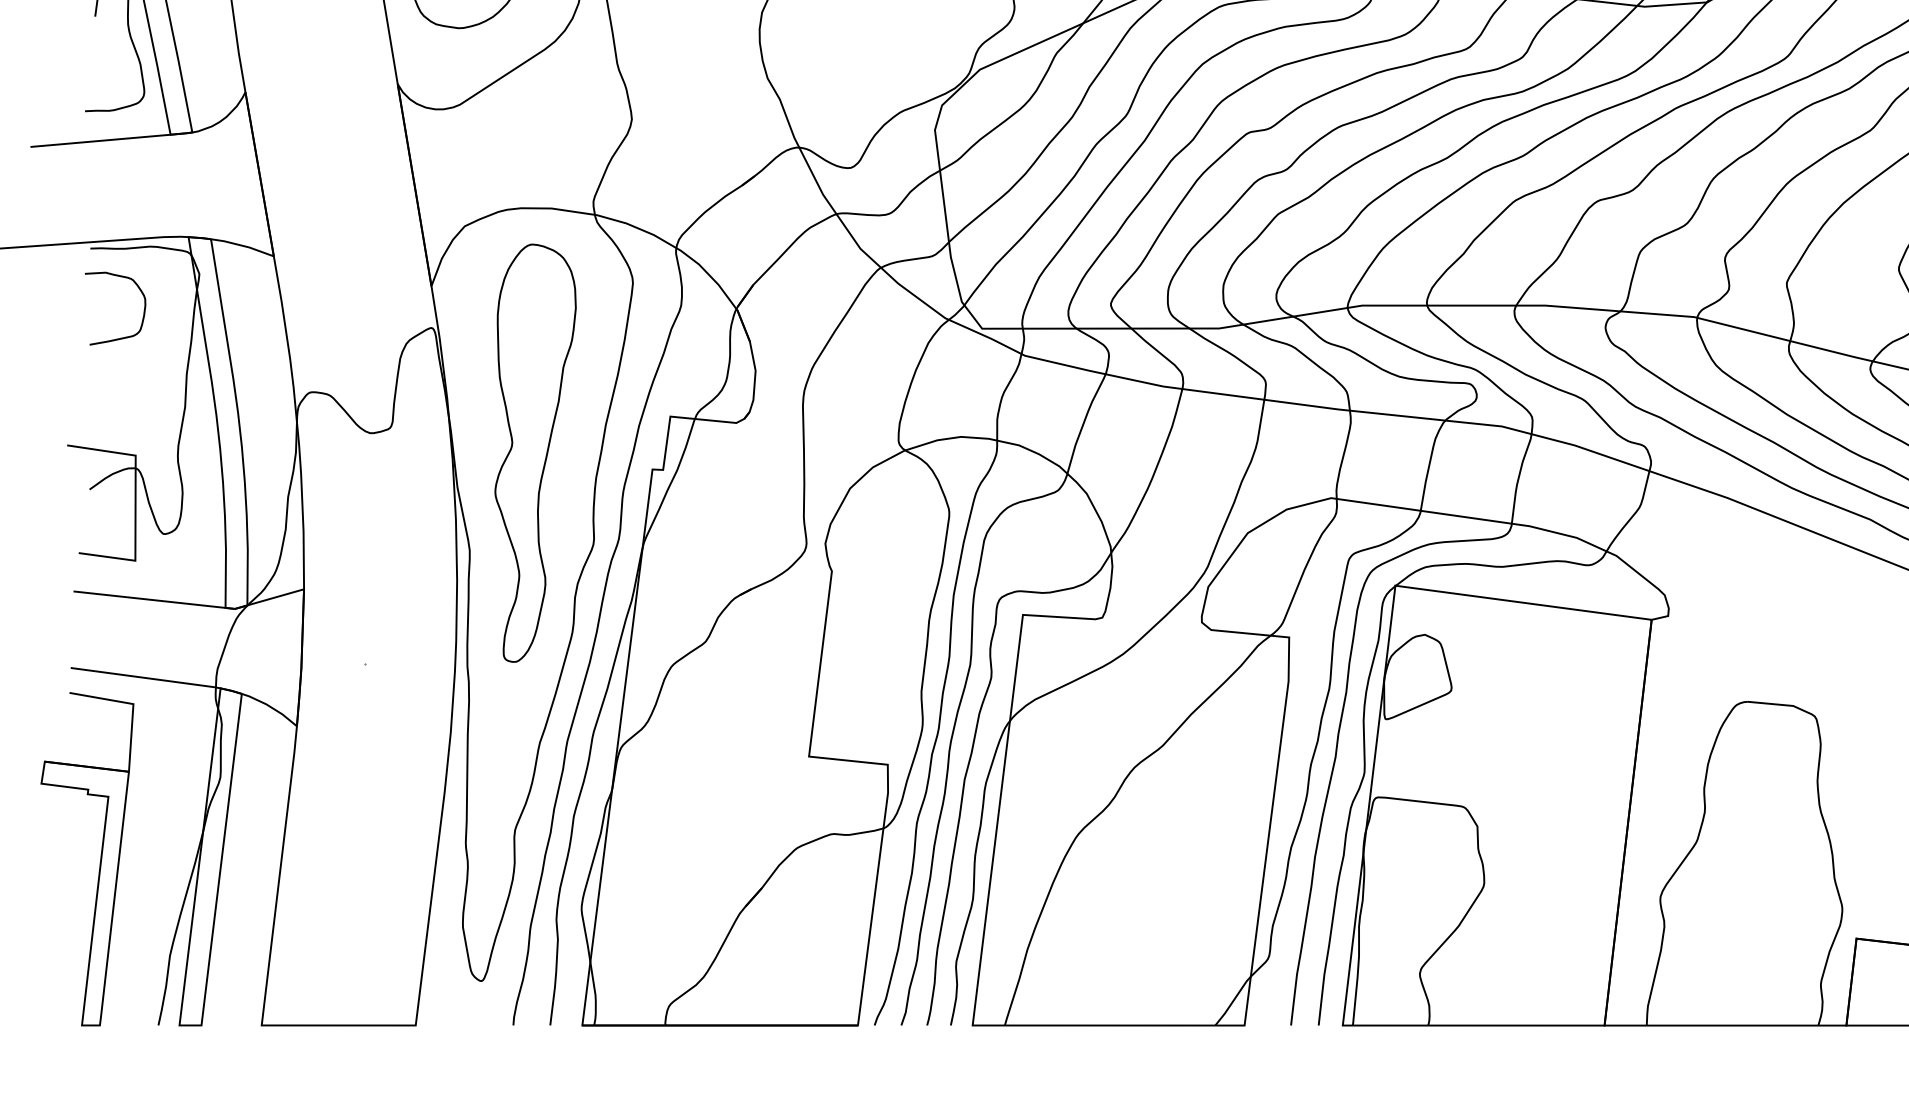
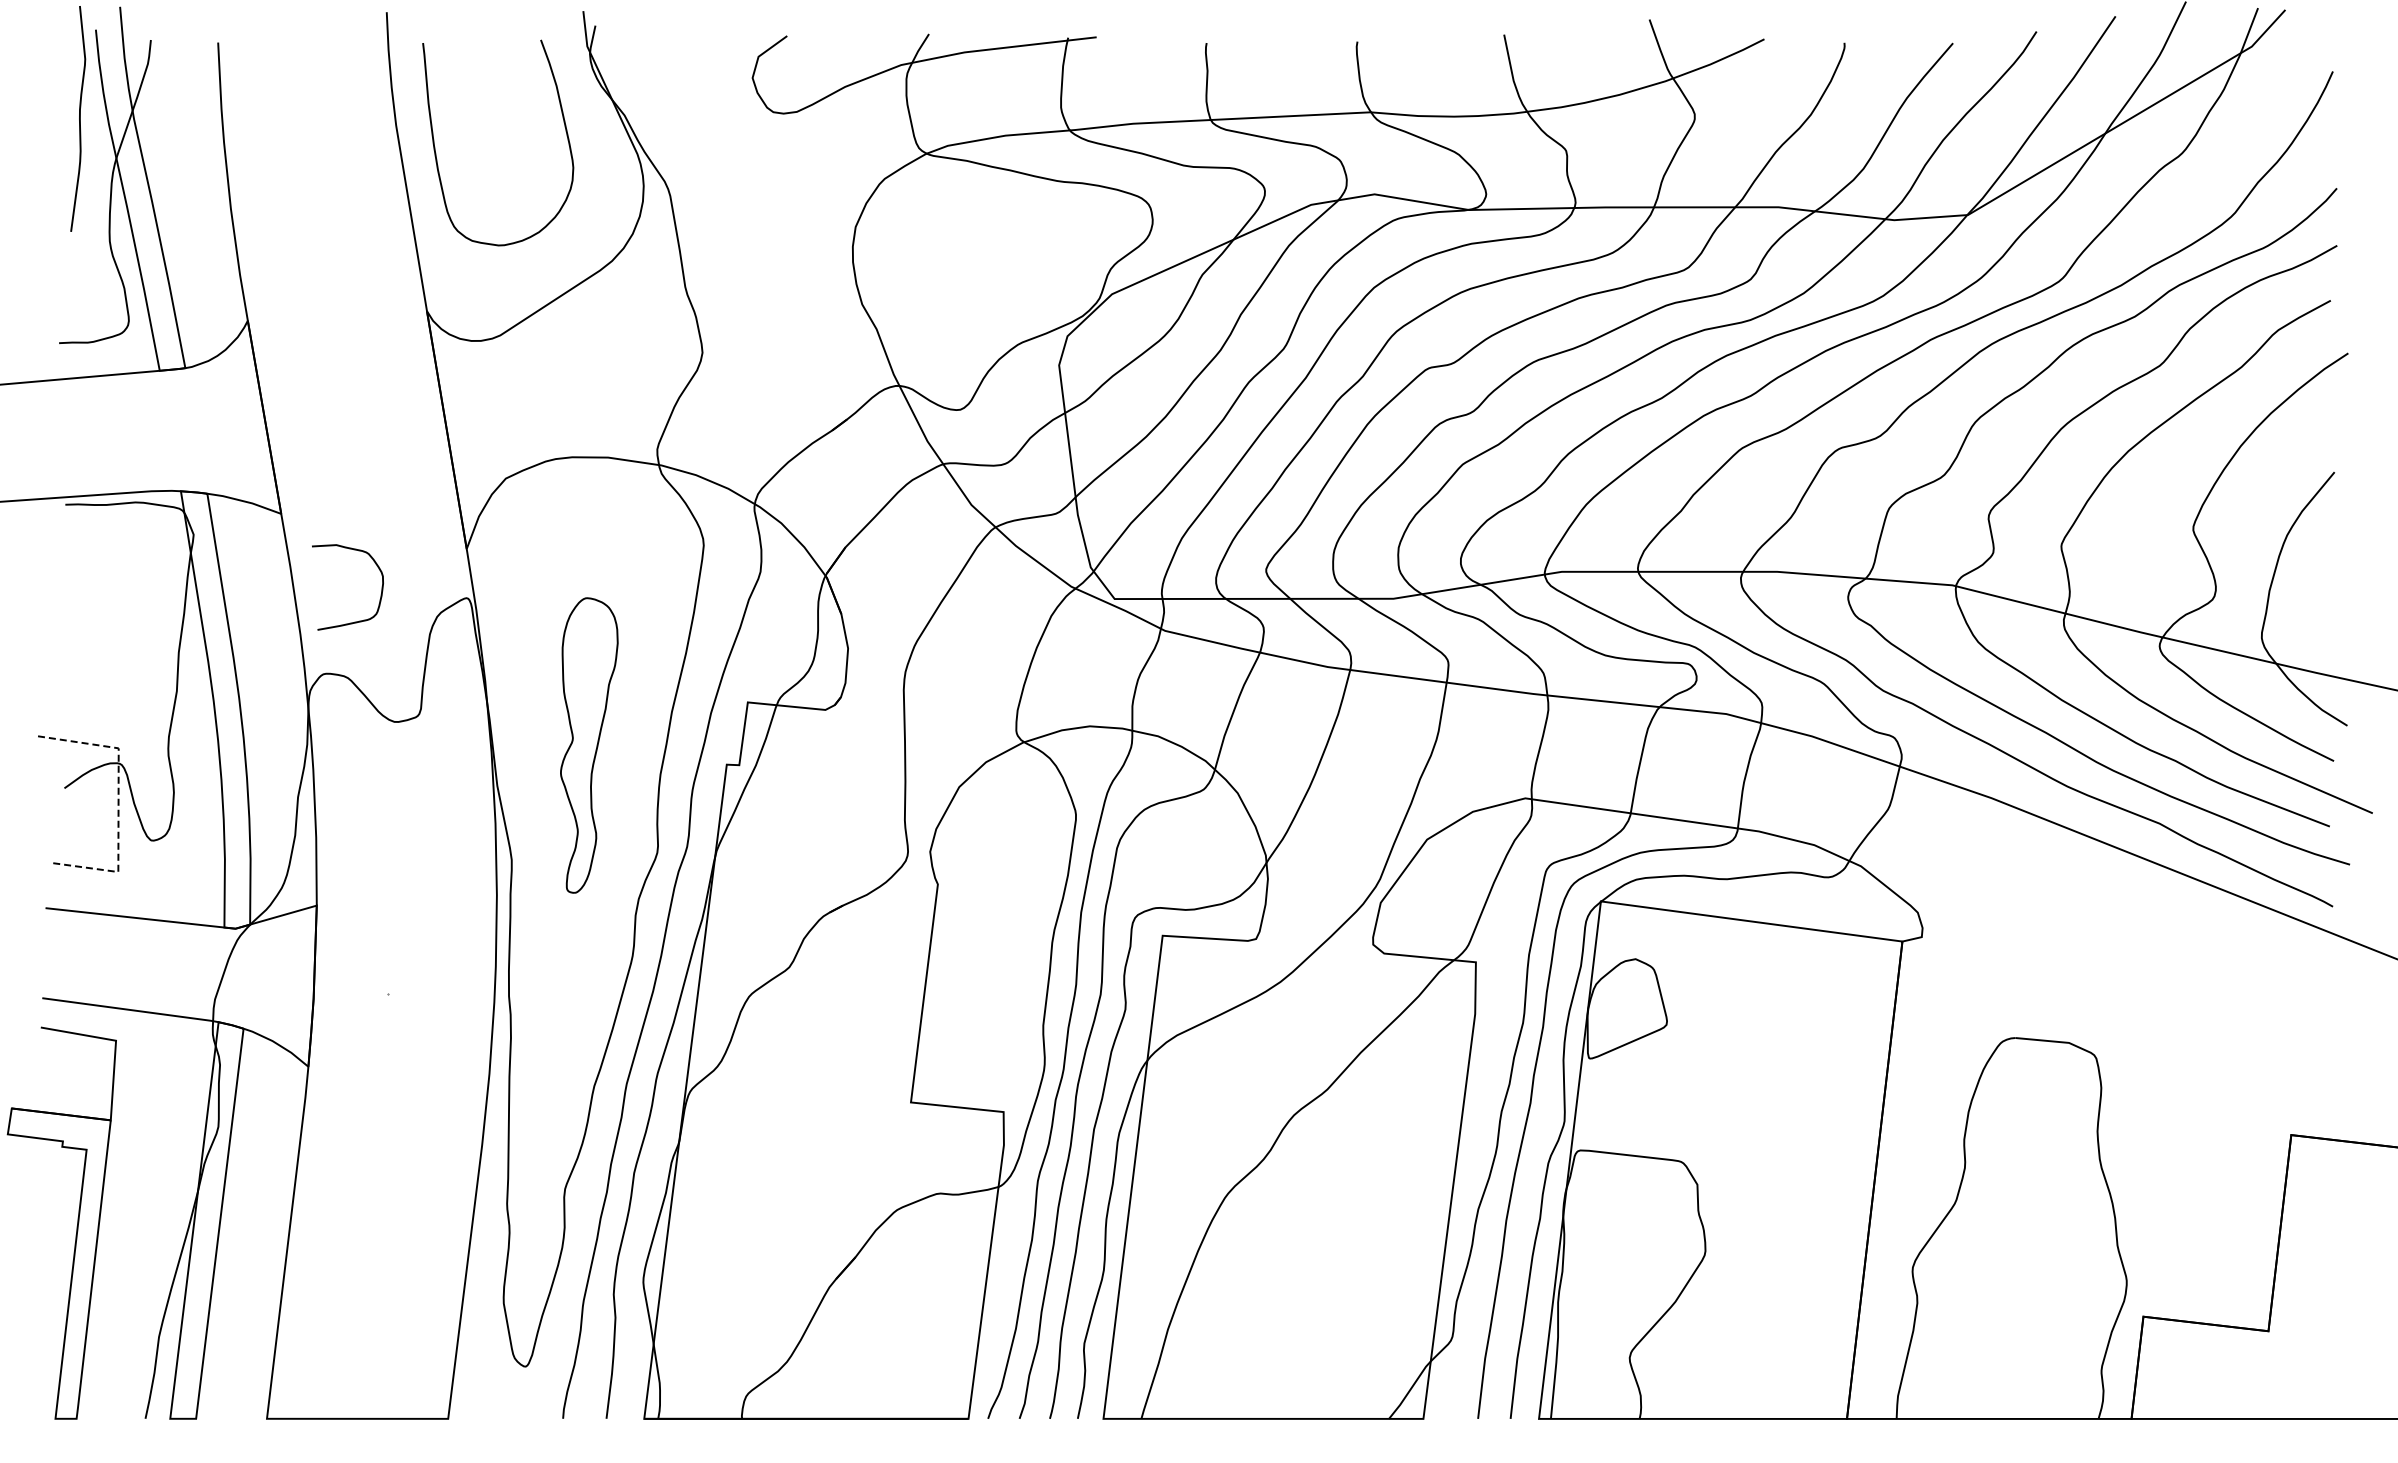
curve: (143, 314) -> (380, 594), moved
part: (535, 453) -> (589, 745), size x0.6
line: (135, 502) -> (118, 803), solid -> dashed

